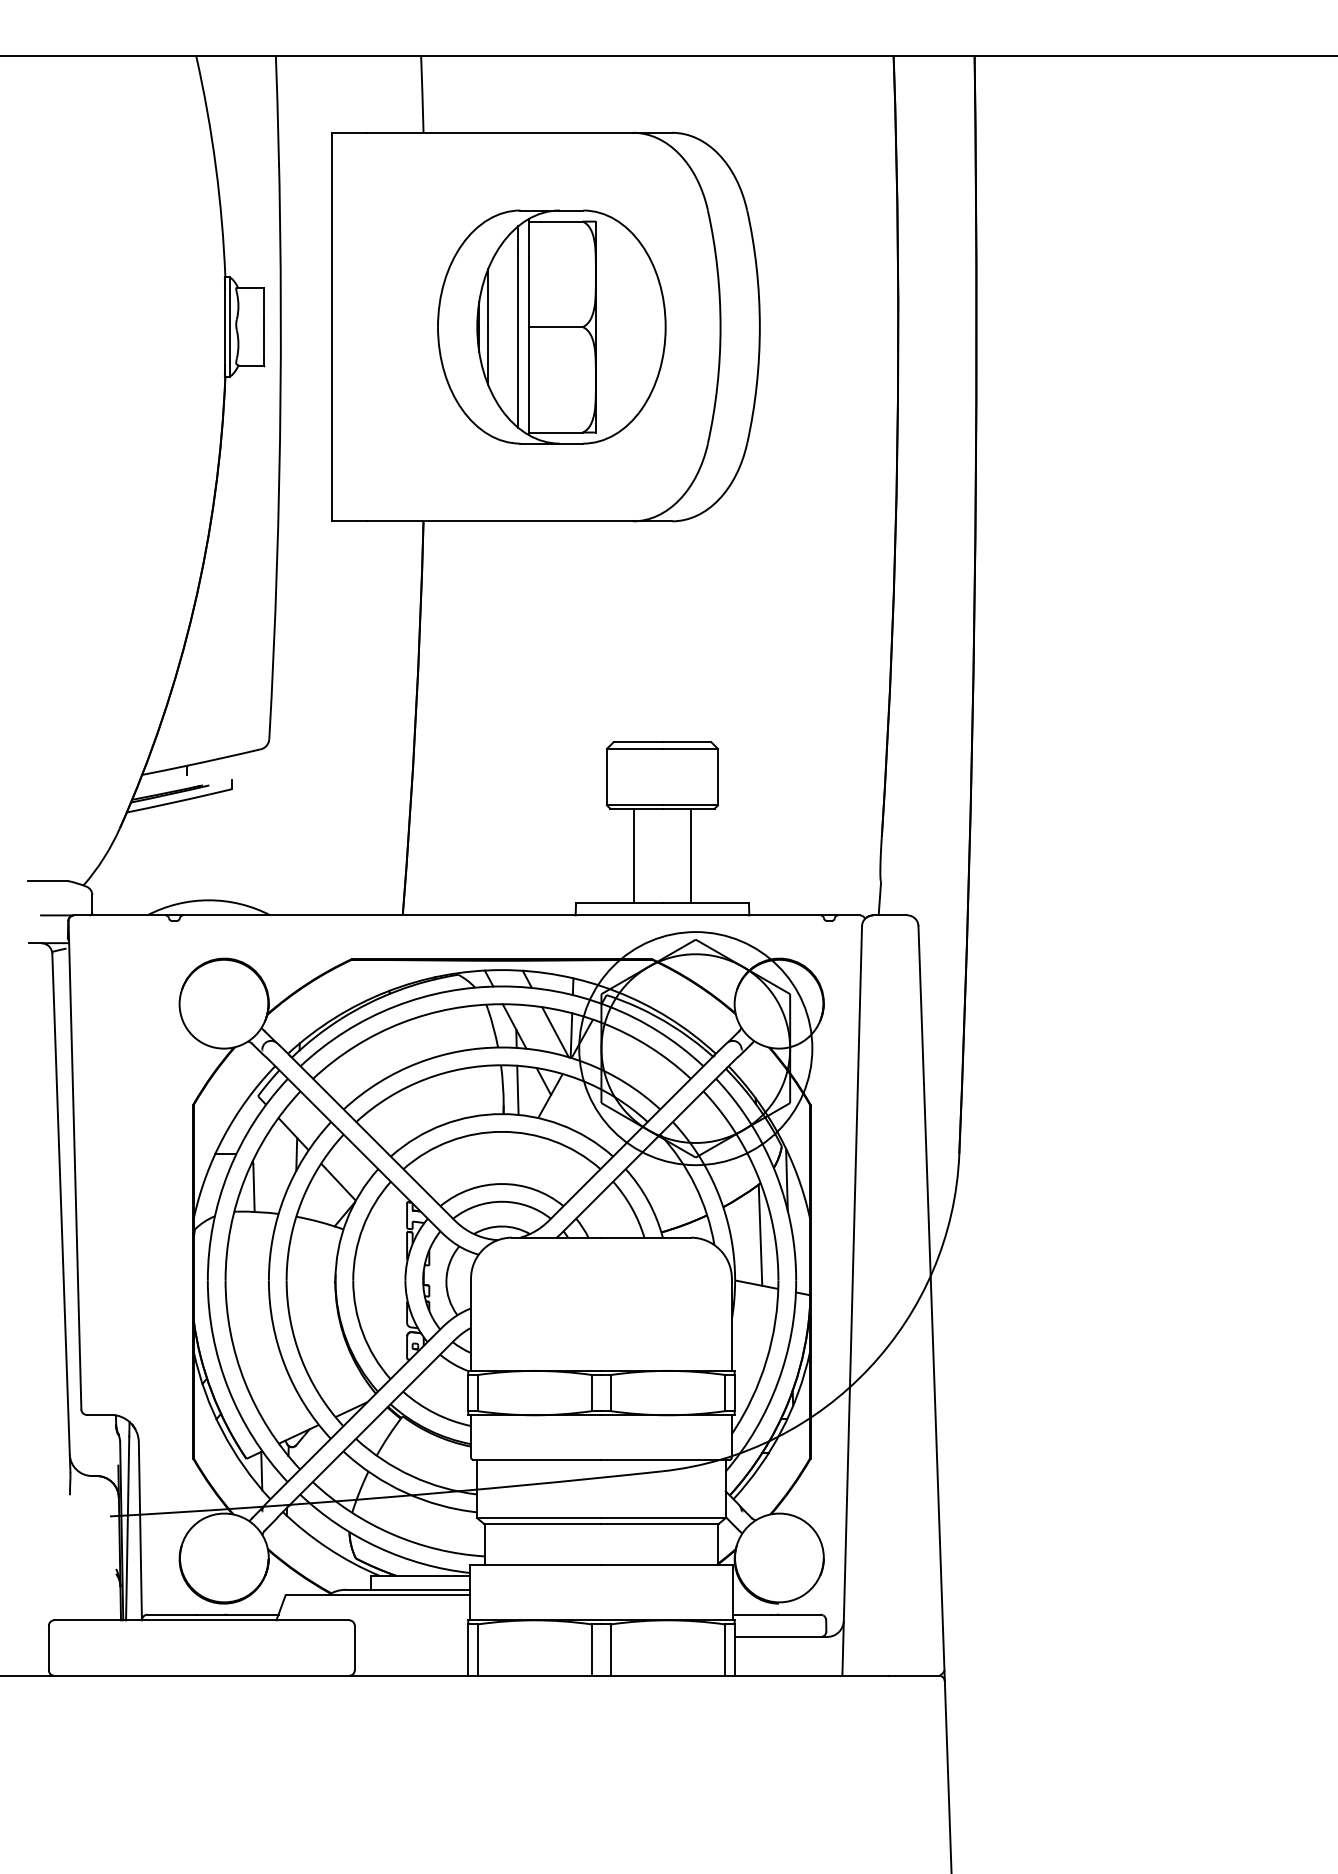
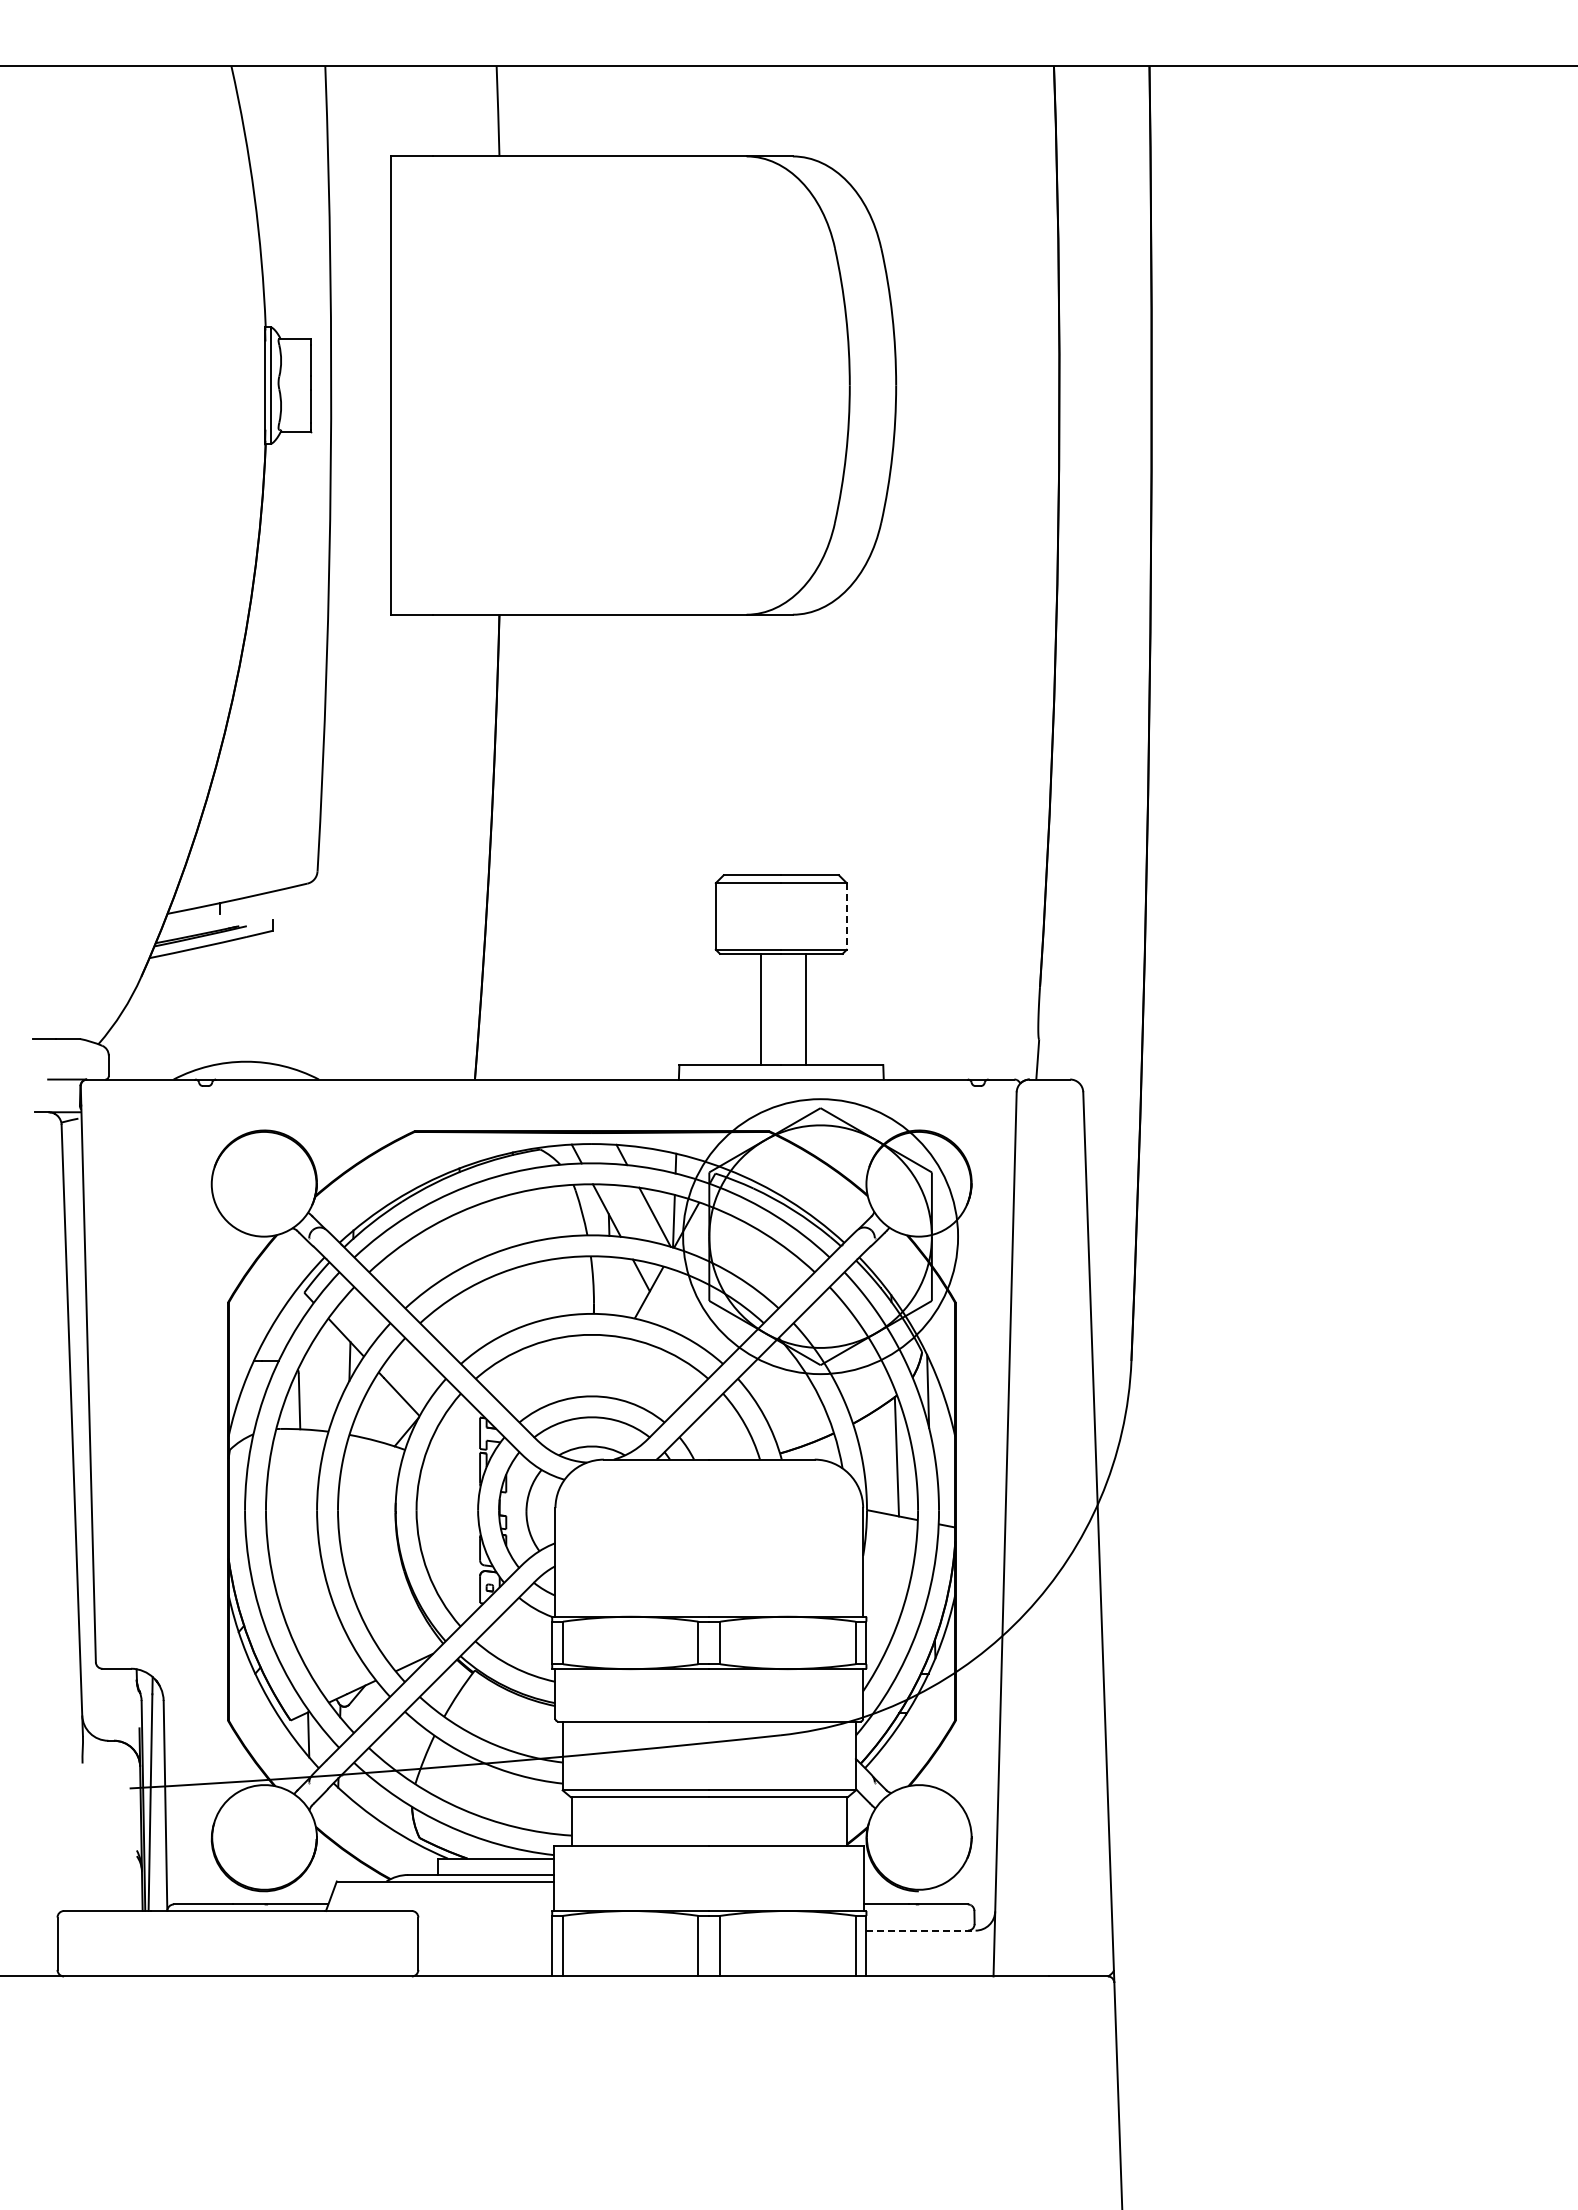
part: (551, 327) -> (650, 385), removed
line: (717, 777) -> (846, 916), solid -> dashed
line: (633, 856) -> (805, 1009), moved
line: (690, 856) -> (760, 1009), moved
line: (517, 1090) -> (610, 1285), removed
line: (781, 1636) -> (921, 1930), solid -> dashed

